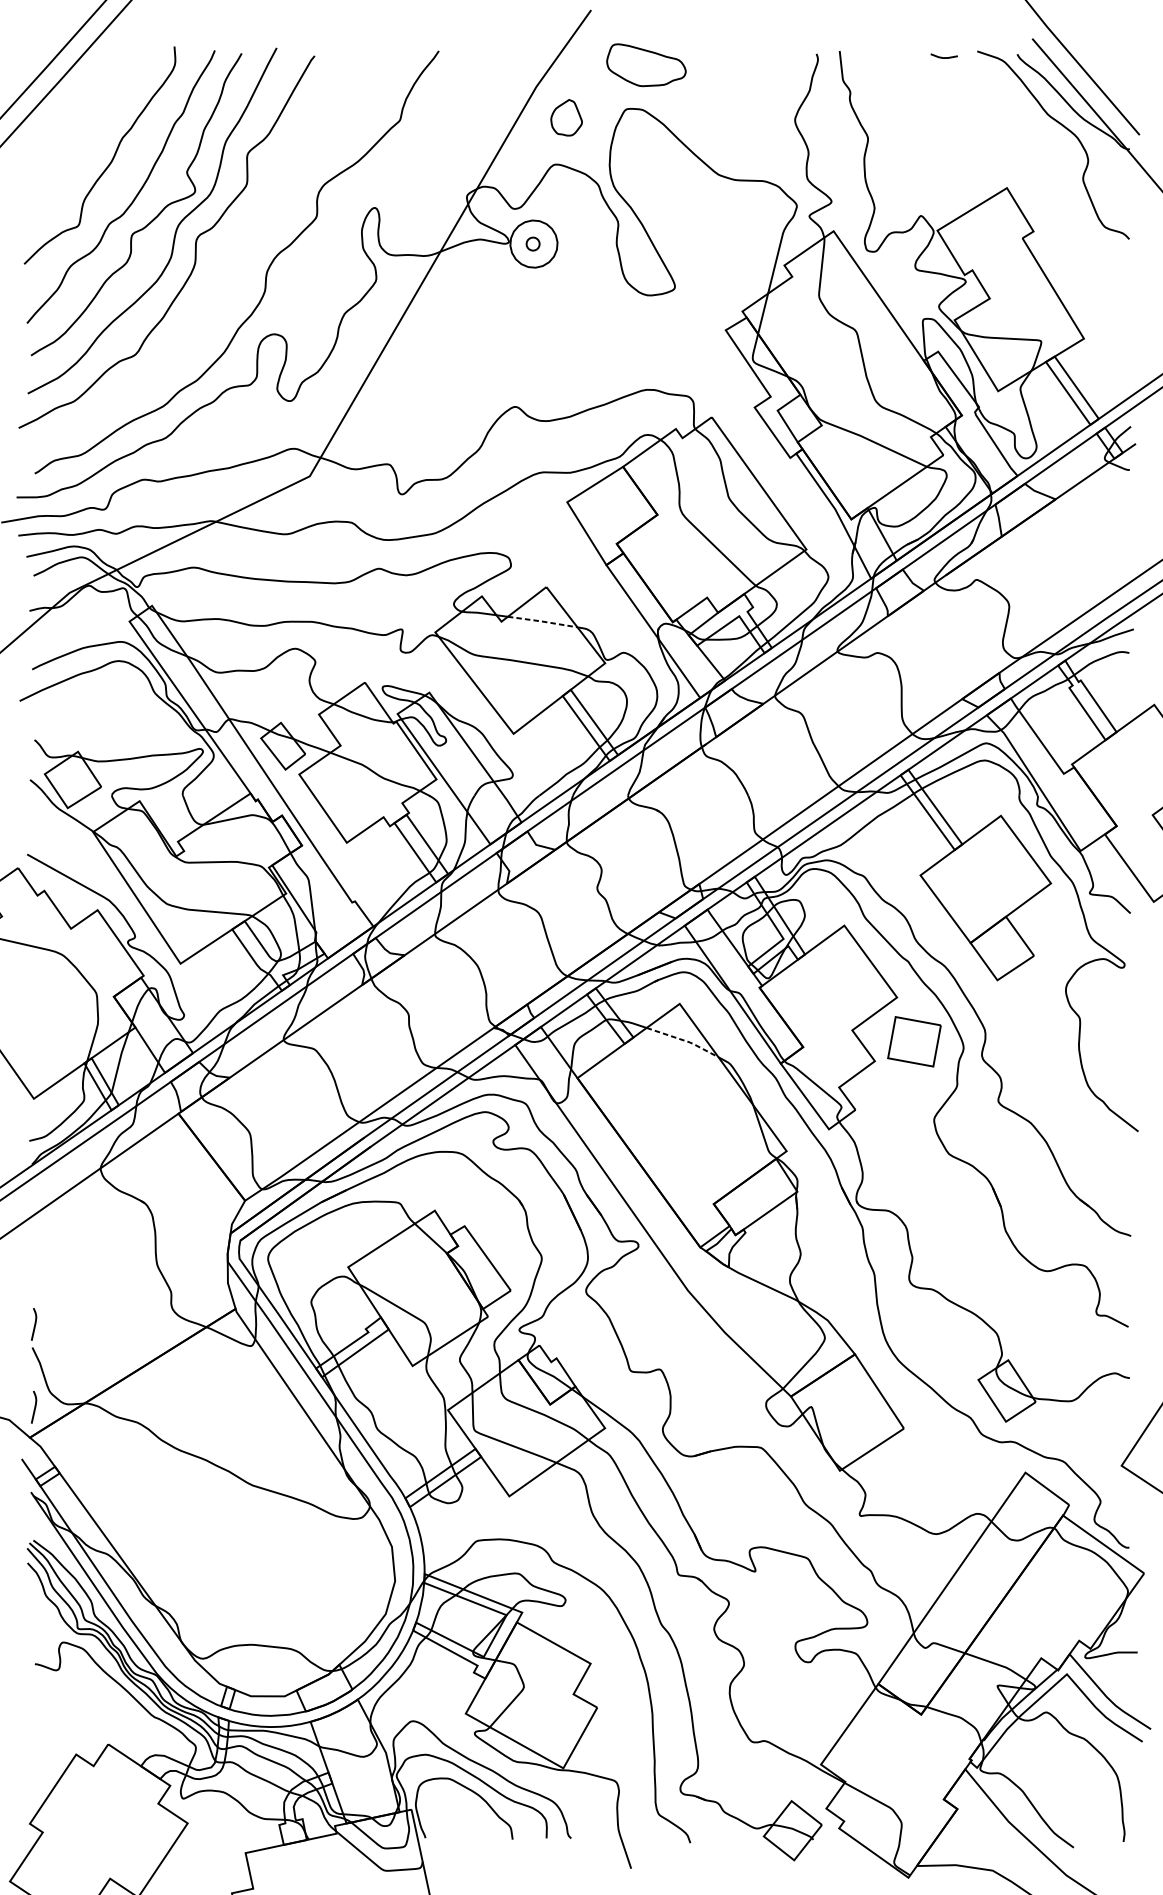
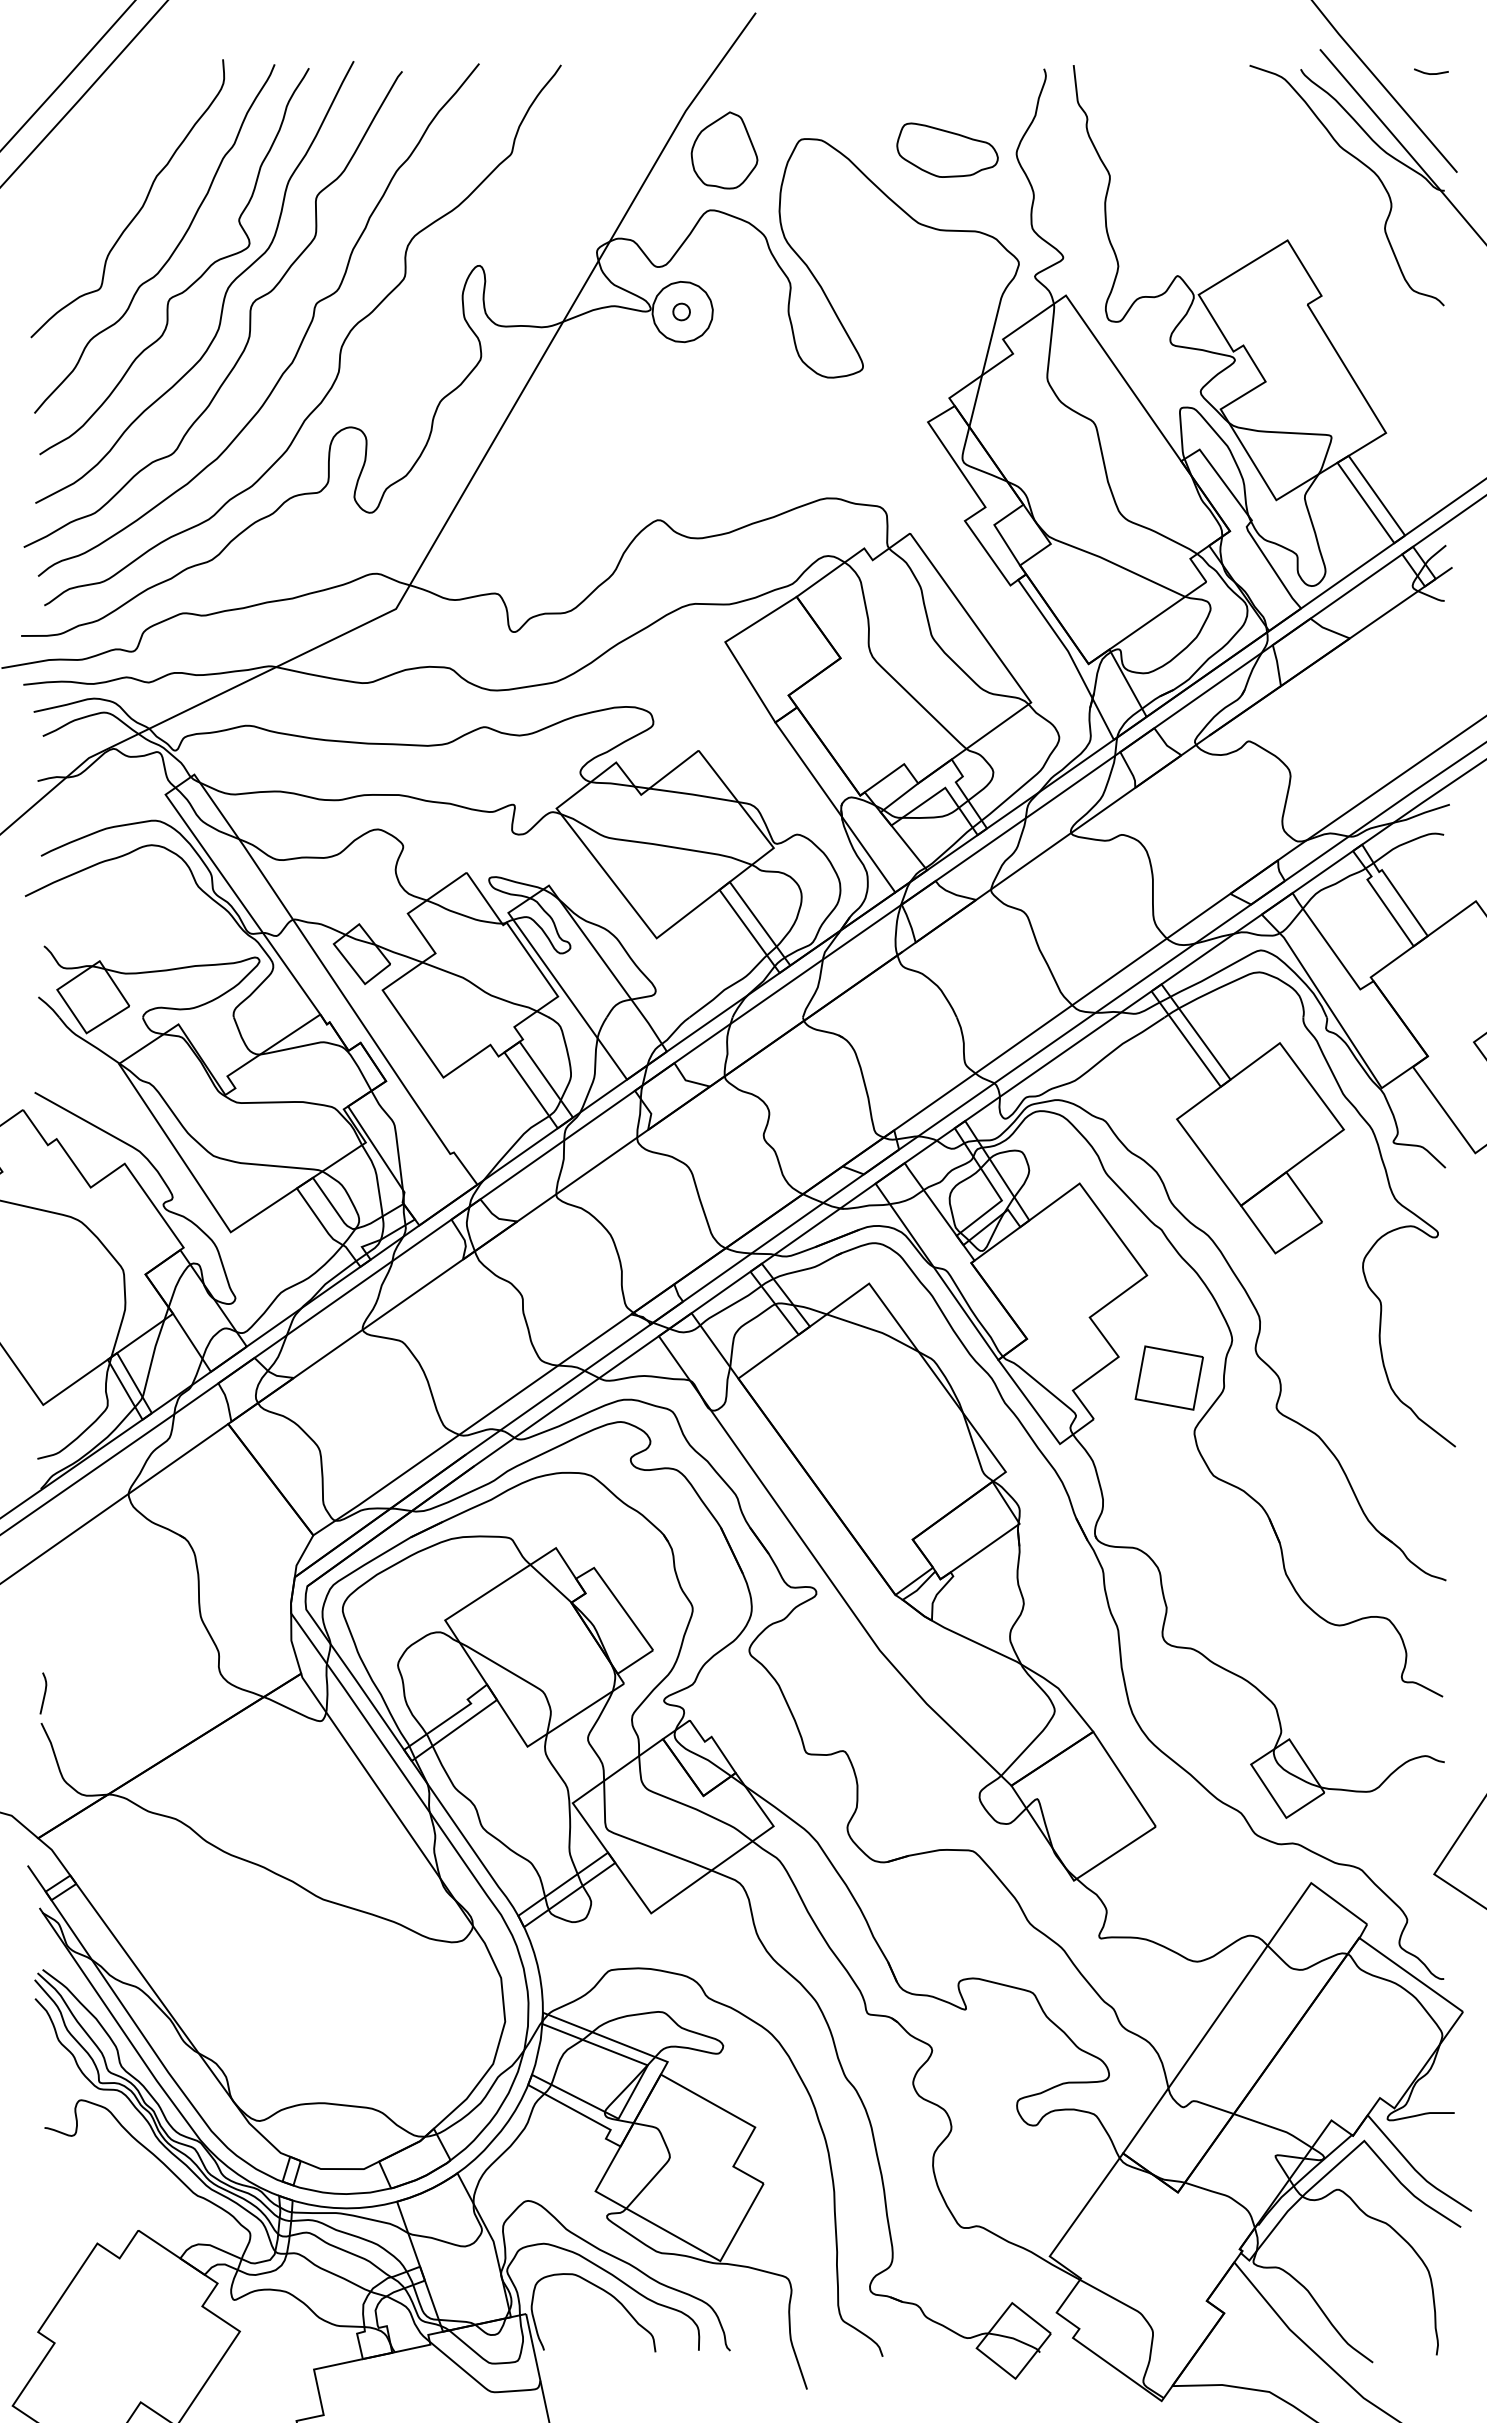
line: (944, 57) -> (1431, 73), moved
part: (646, 64) -> (947, 149), moved
part: (566, 117) -> (724, 150), size x1.67
curve: (235, 266) -> (301, 340), added
line: (542, 621) -> (693, 794), dashed -> solid
line: (684, 1040) -> (875, 1330), dashed -> solid
part: (913, 1041) -> (1168, 1377), moved
curve: (34, 1407) -> (44, 1799), removed

